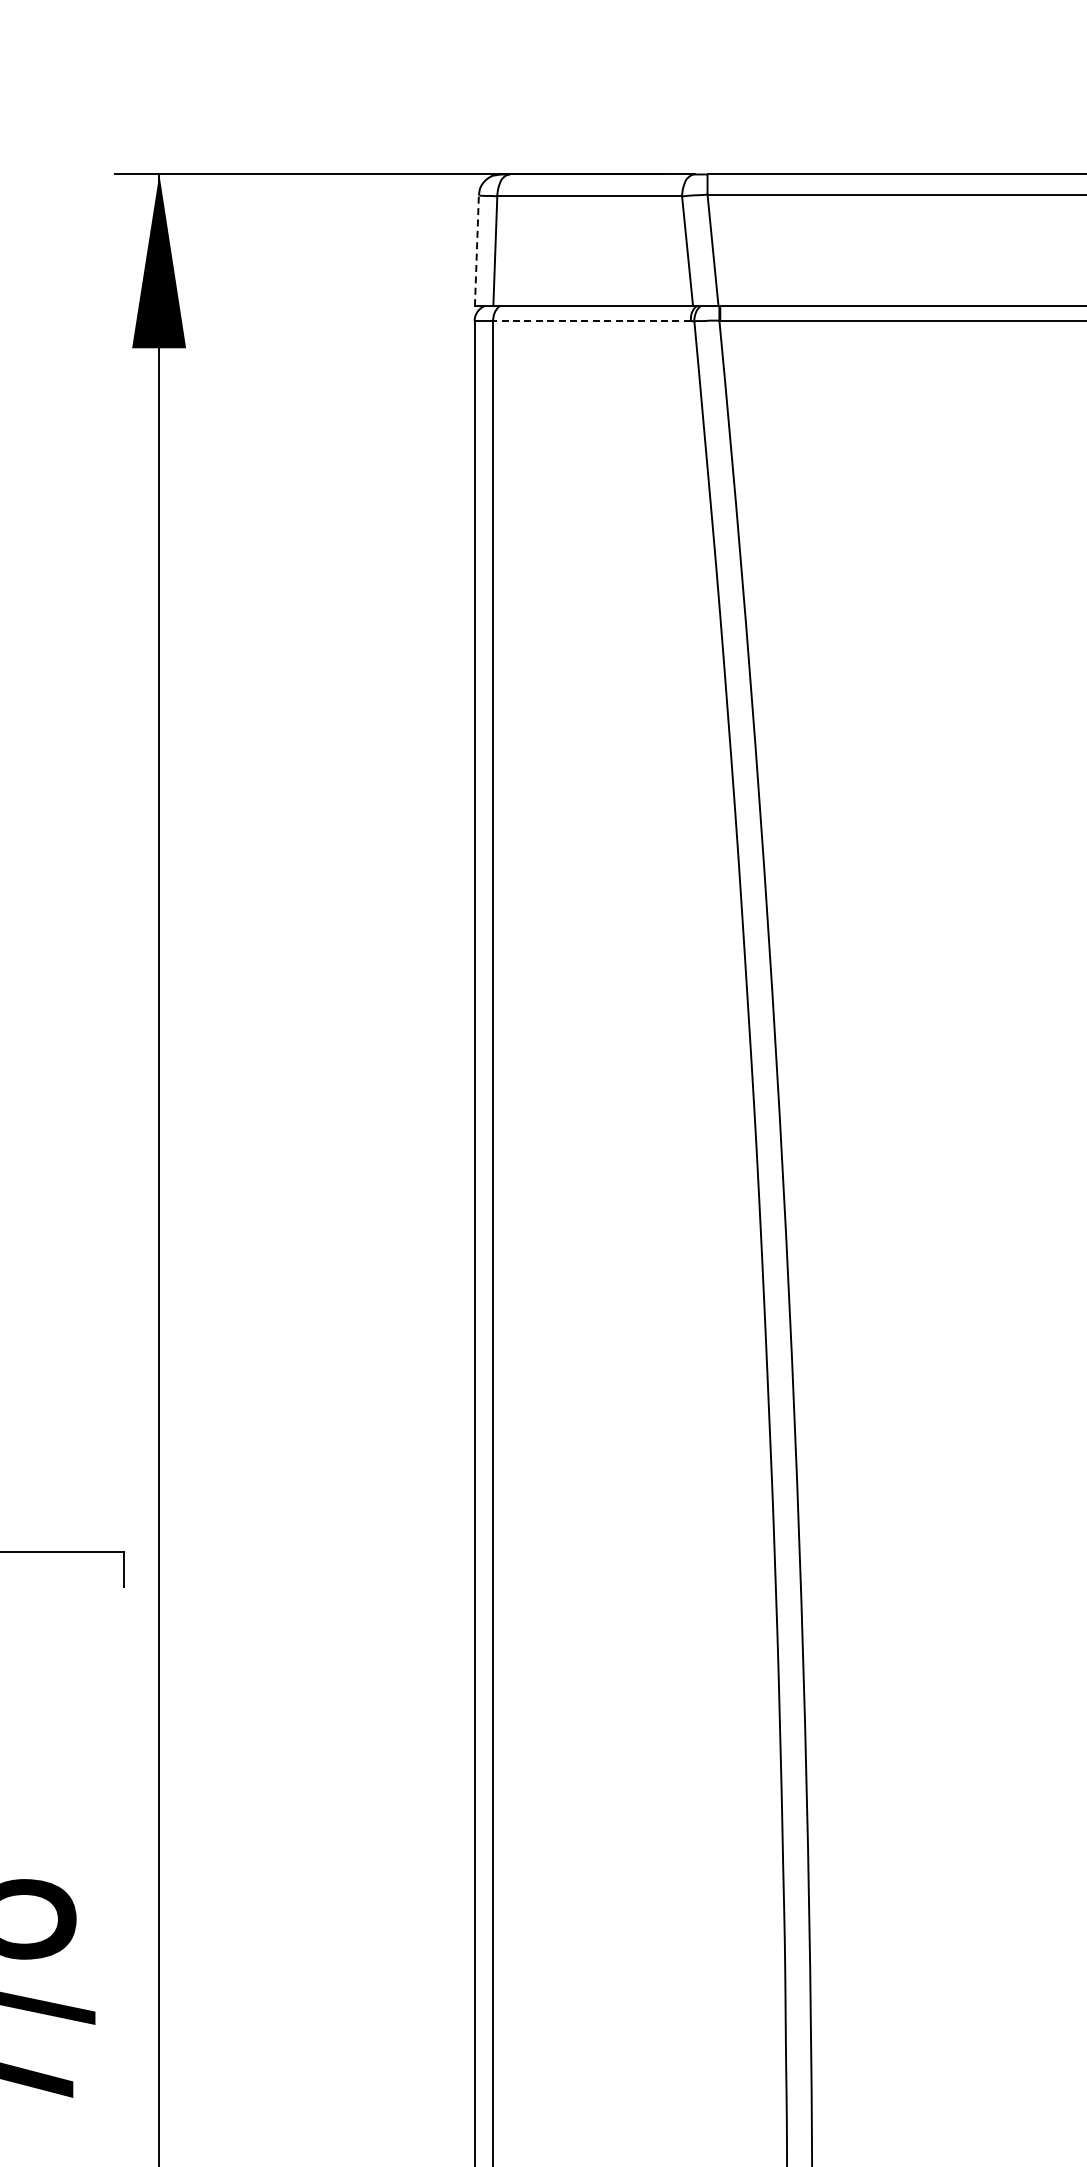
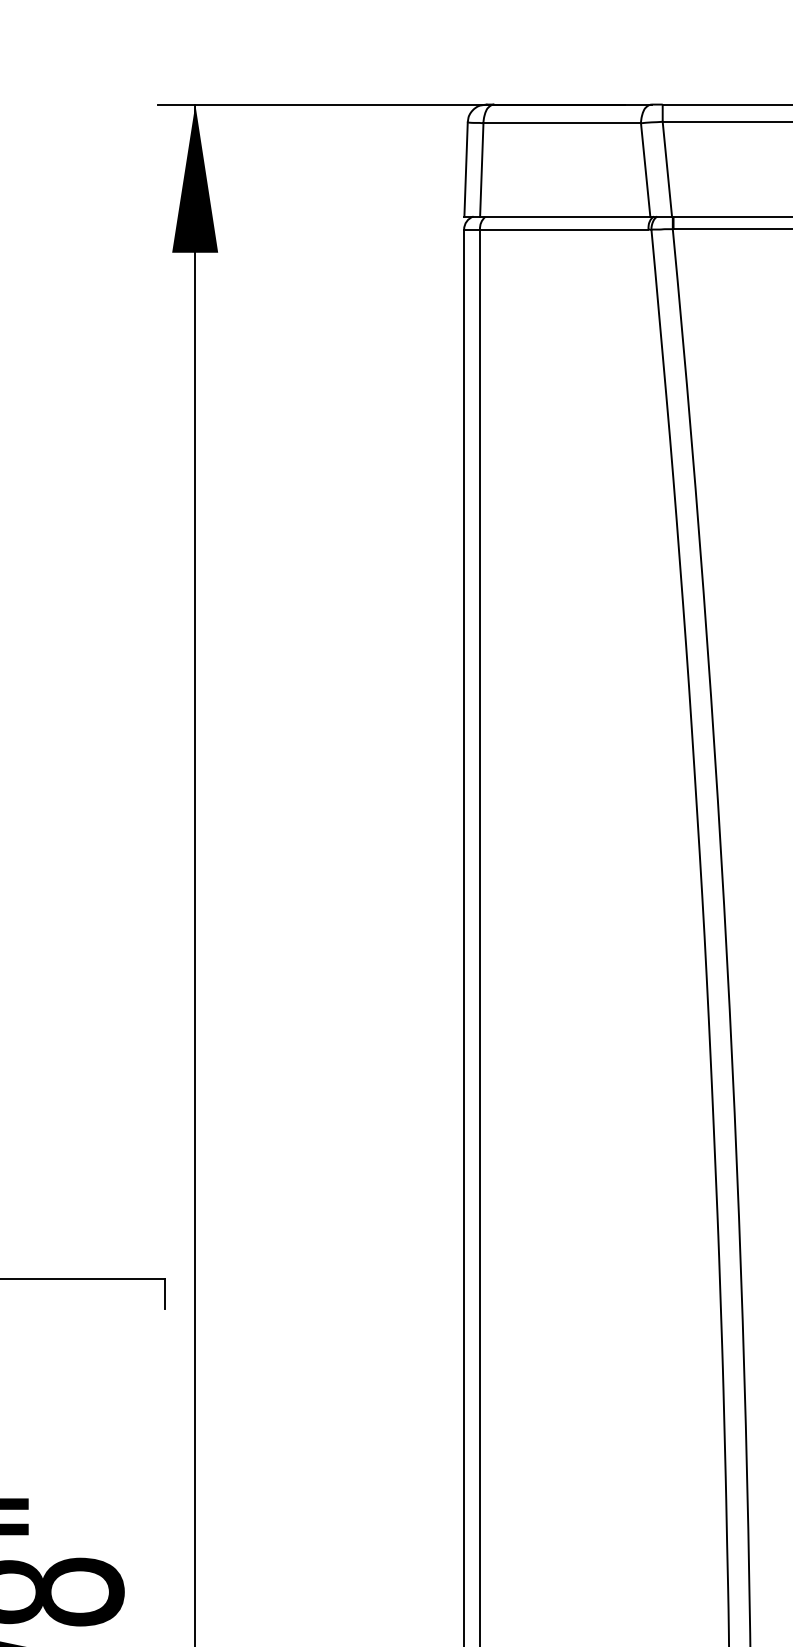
line: (476, 250) -> (465, 169), dashed -> solid
line: (592, 321) -> (564, 229), dashed -> solid

